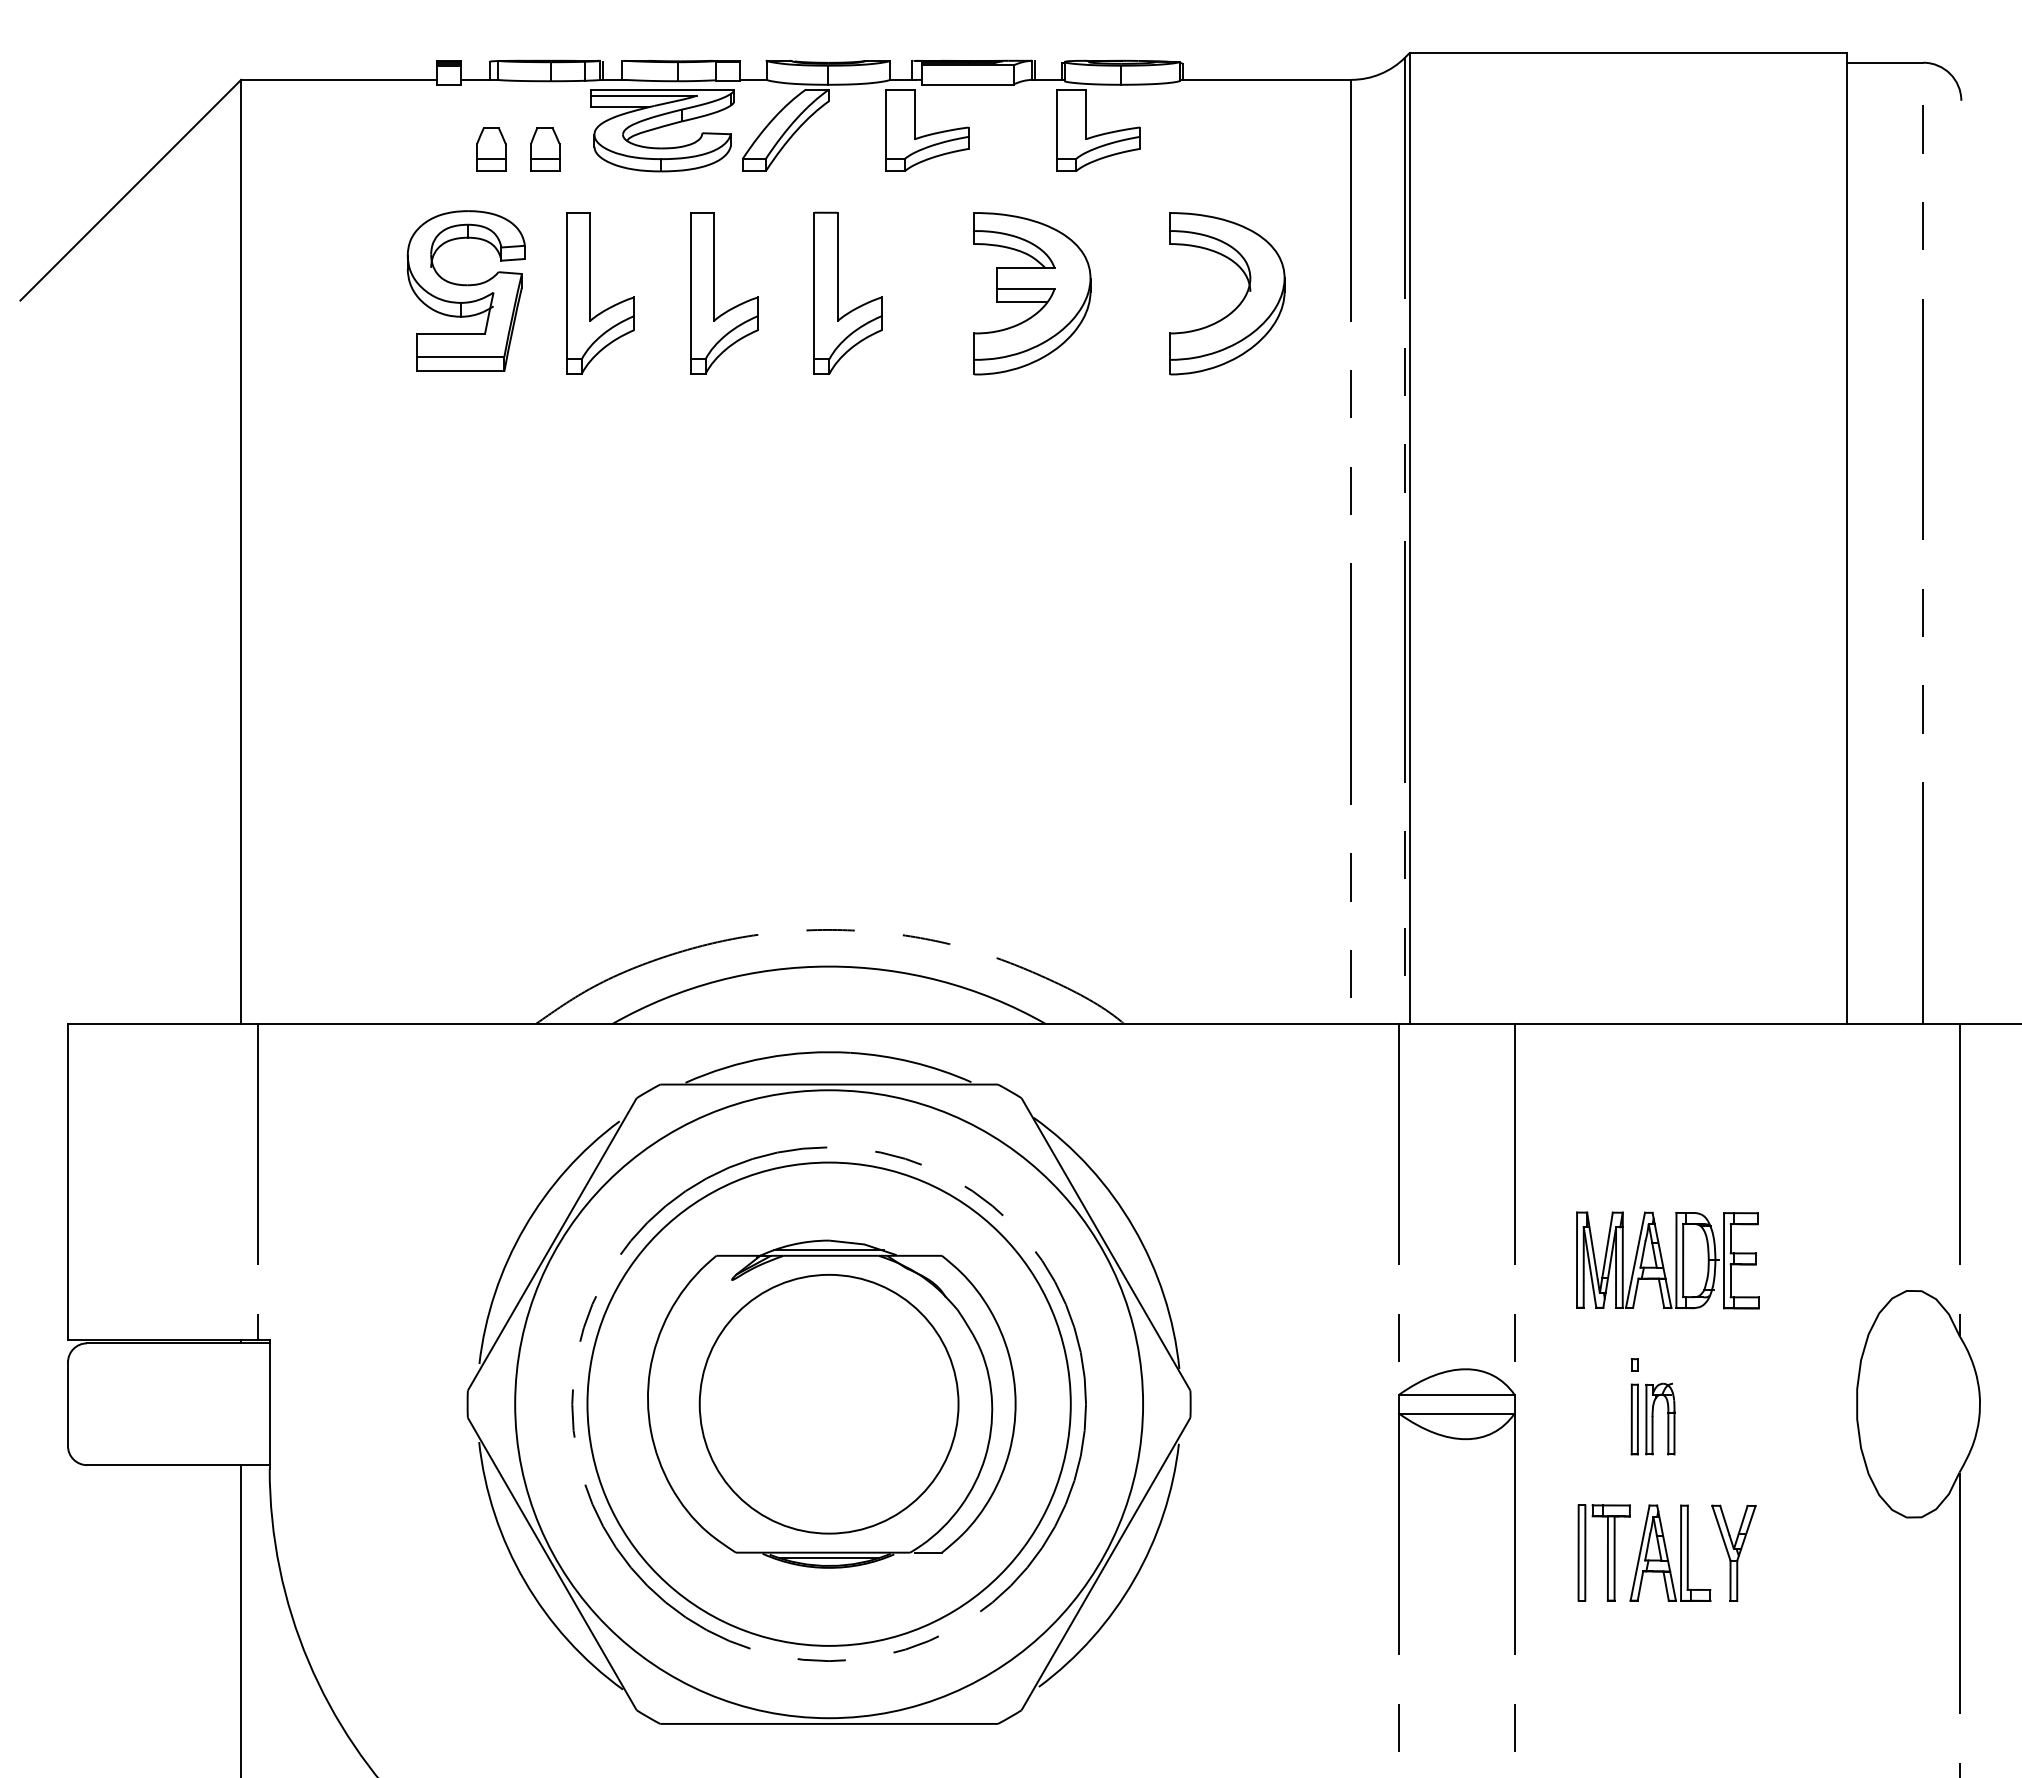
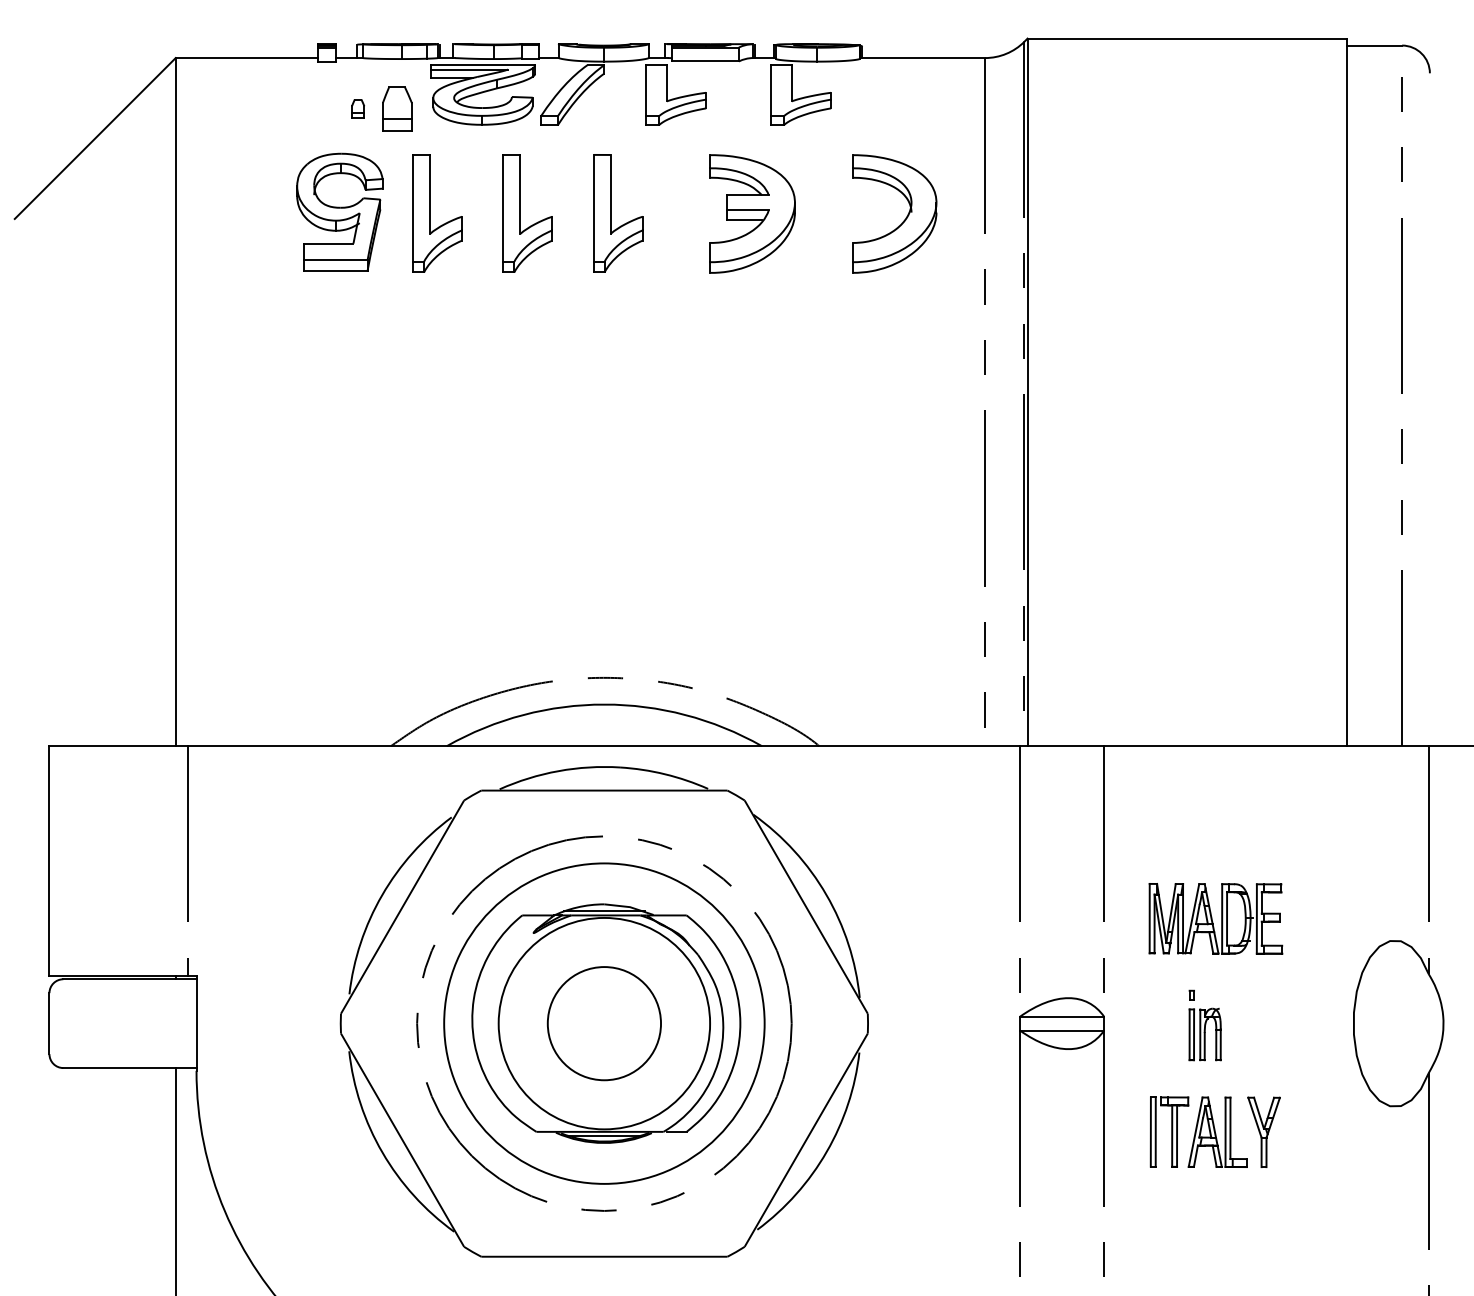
part: (491, 149) -> (358, 108), size x0.6
part: (545, 149) -> (397, 108), size x1.4
circle: (828, 1403) -> (603, 1023), size x0.6
circle: (828, 1403) -> (603, 1023), size x0.6
circle: (829, 1404) -> (604, 1023), size x0.7

